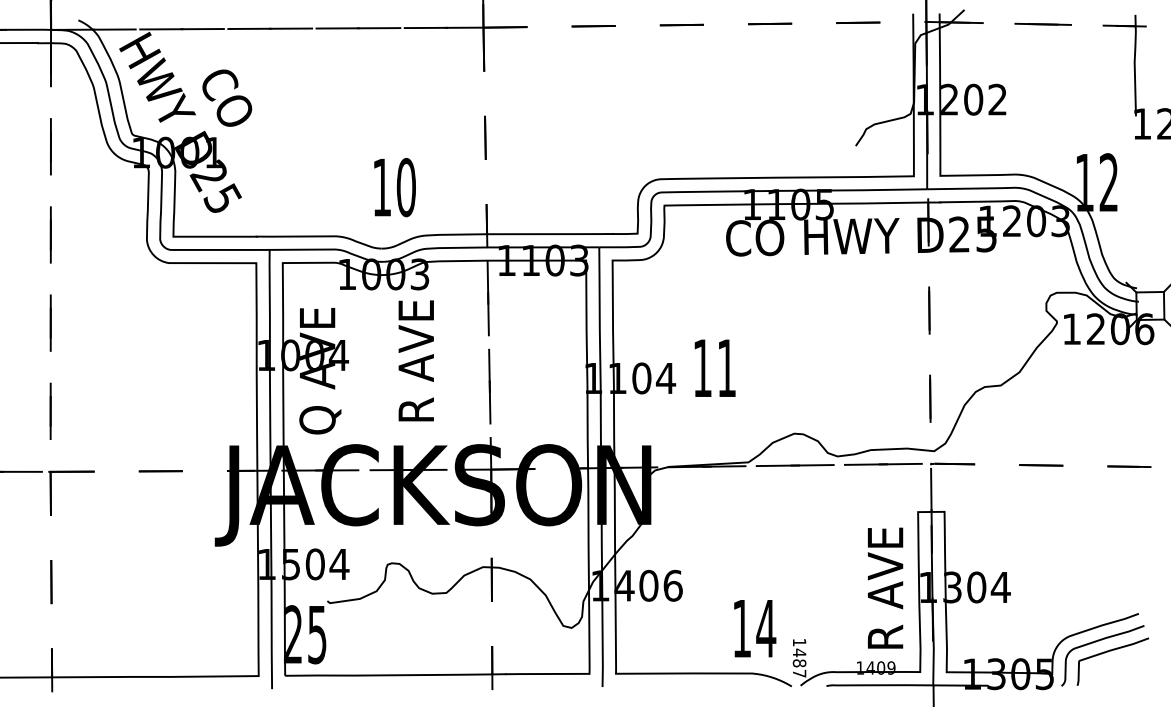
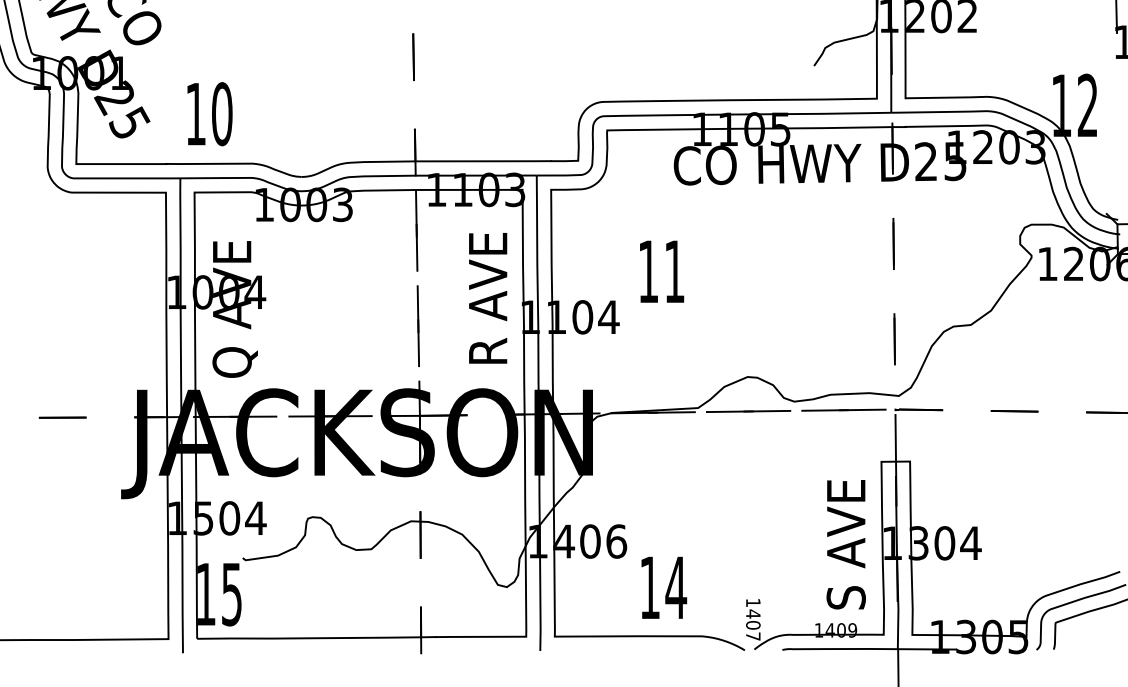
text: (394, 187) -> (209, 114), moved
text: (415, 360) -> (487, 297), moved
text: (714, 367) -> (661, 270), moved
text: (885, 587) -> (846, 543), R AVE -> S AVE
text: (755, 628) -> (664, 587), moved
text: (292, 634) -> (205, 594), 25 -> 15
text: (799, 663) -> (753, 625), 1487 -> 1407

